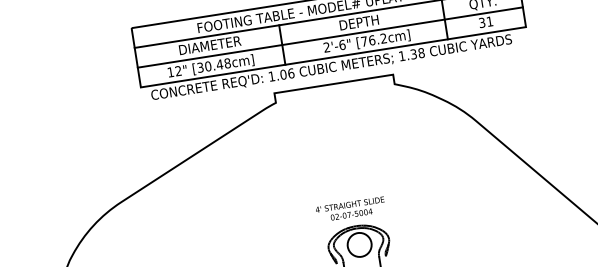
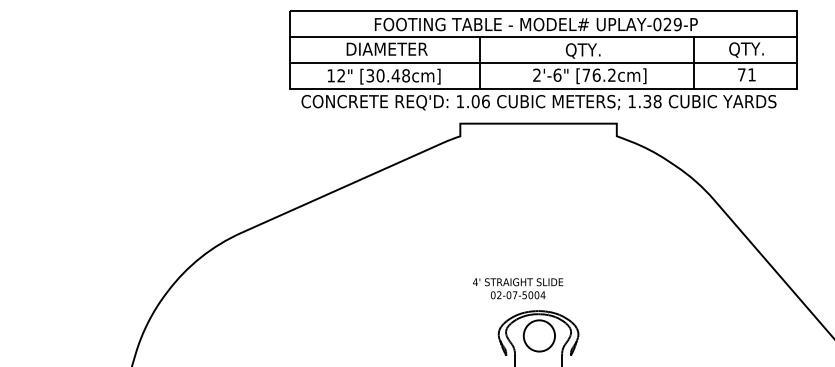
text: (481, 22) -> (741, 74), 31 -> 71
text: (359, 23) -> (583, 50), DEPTH -> QTY.
text: (351, 209) -> (518, 288), moved

